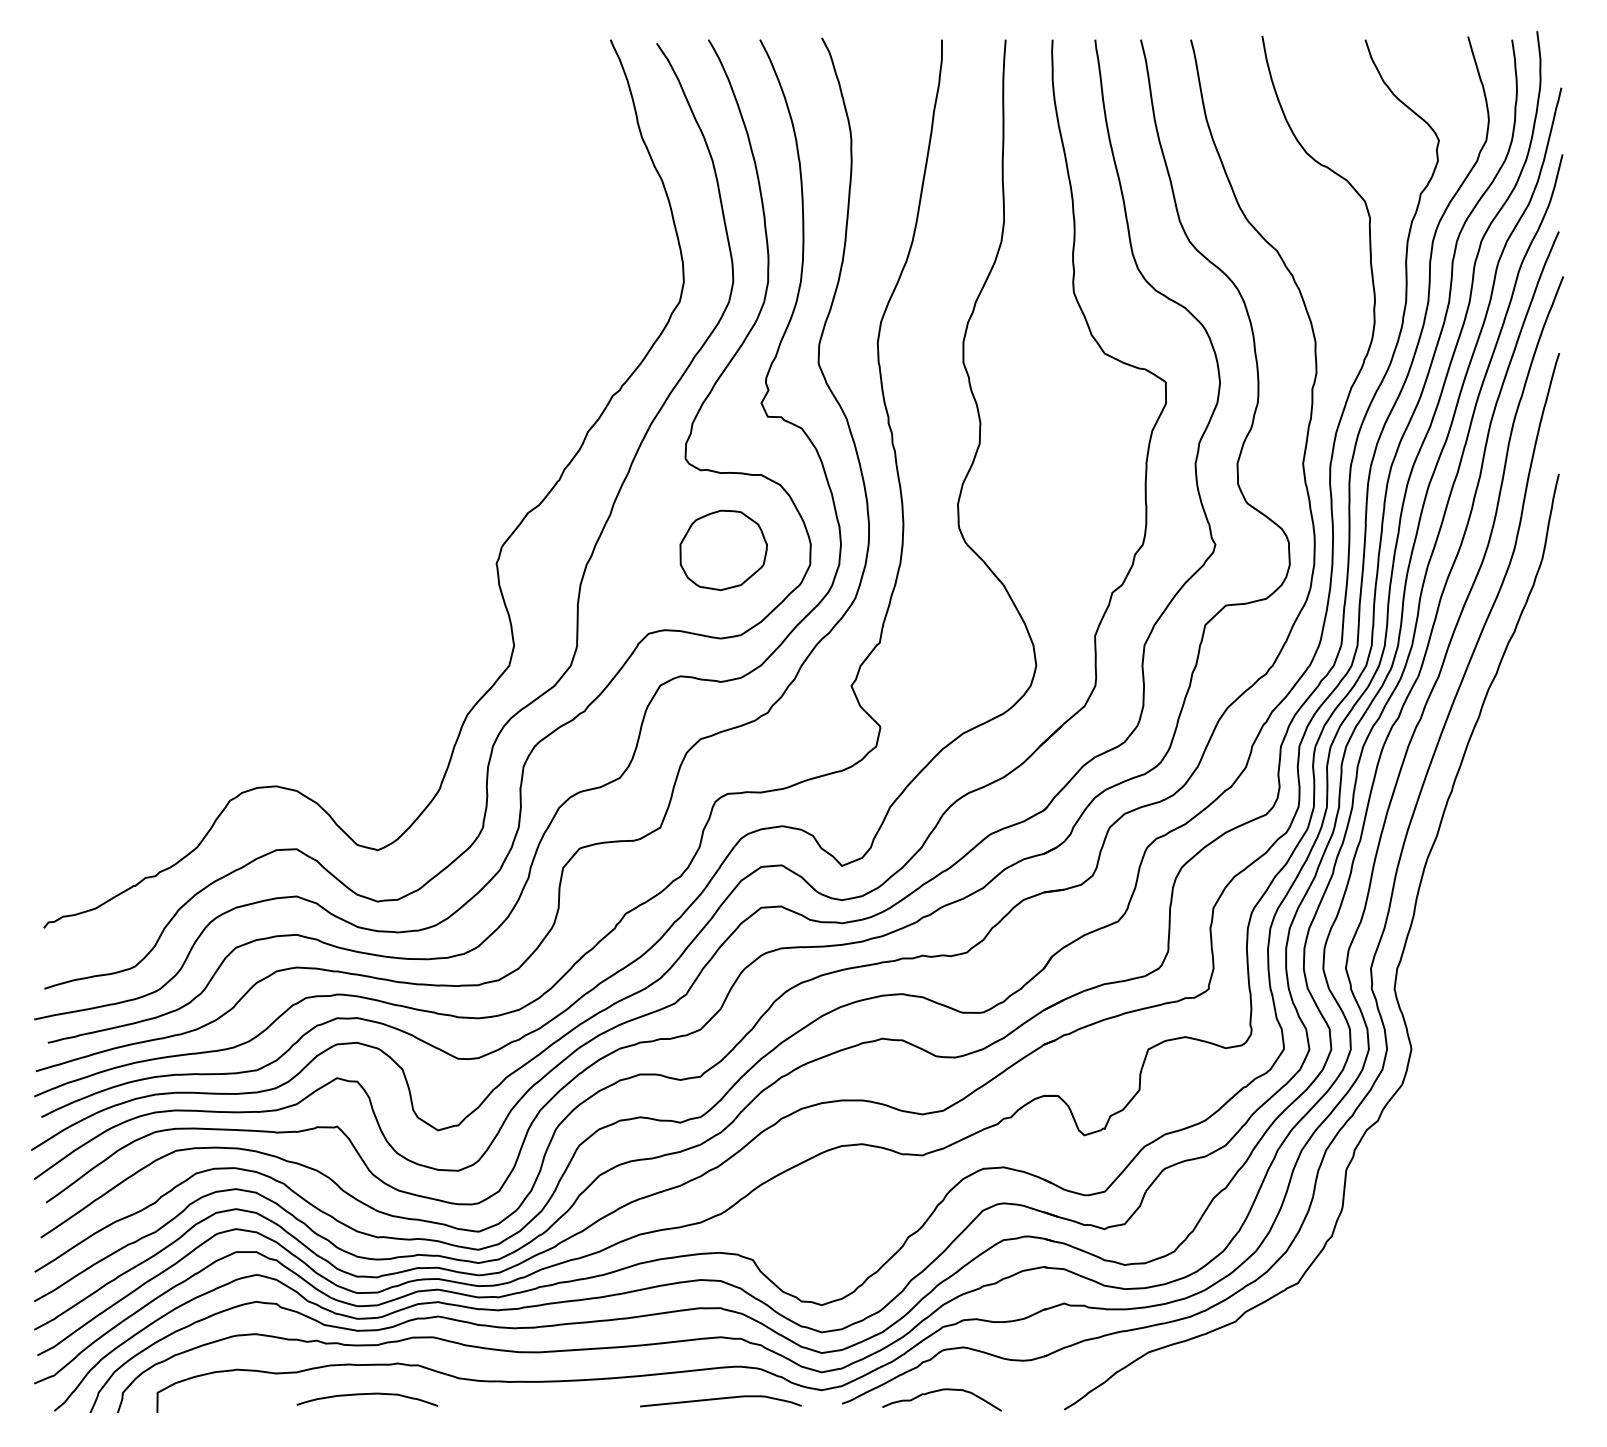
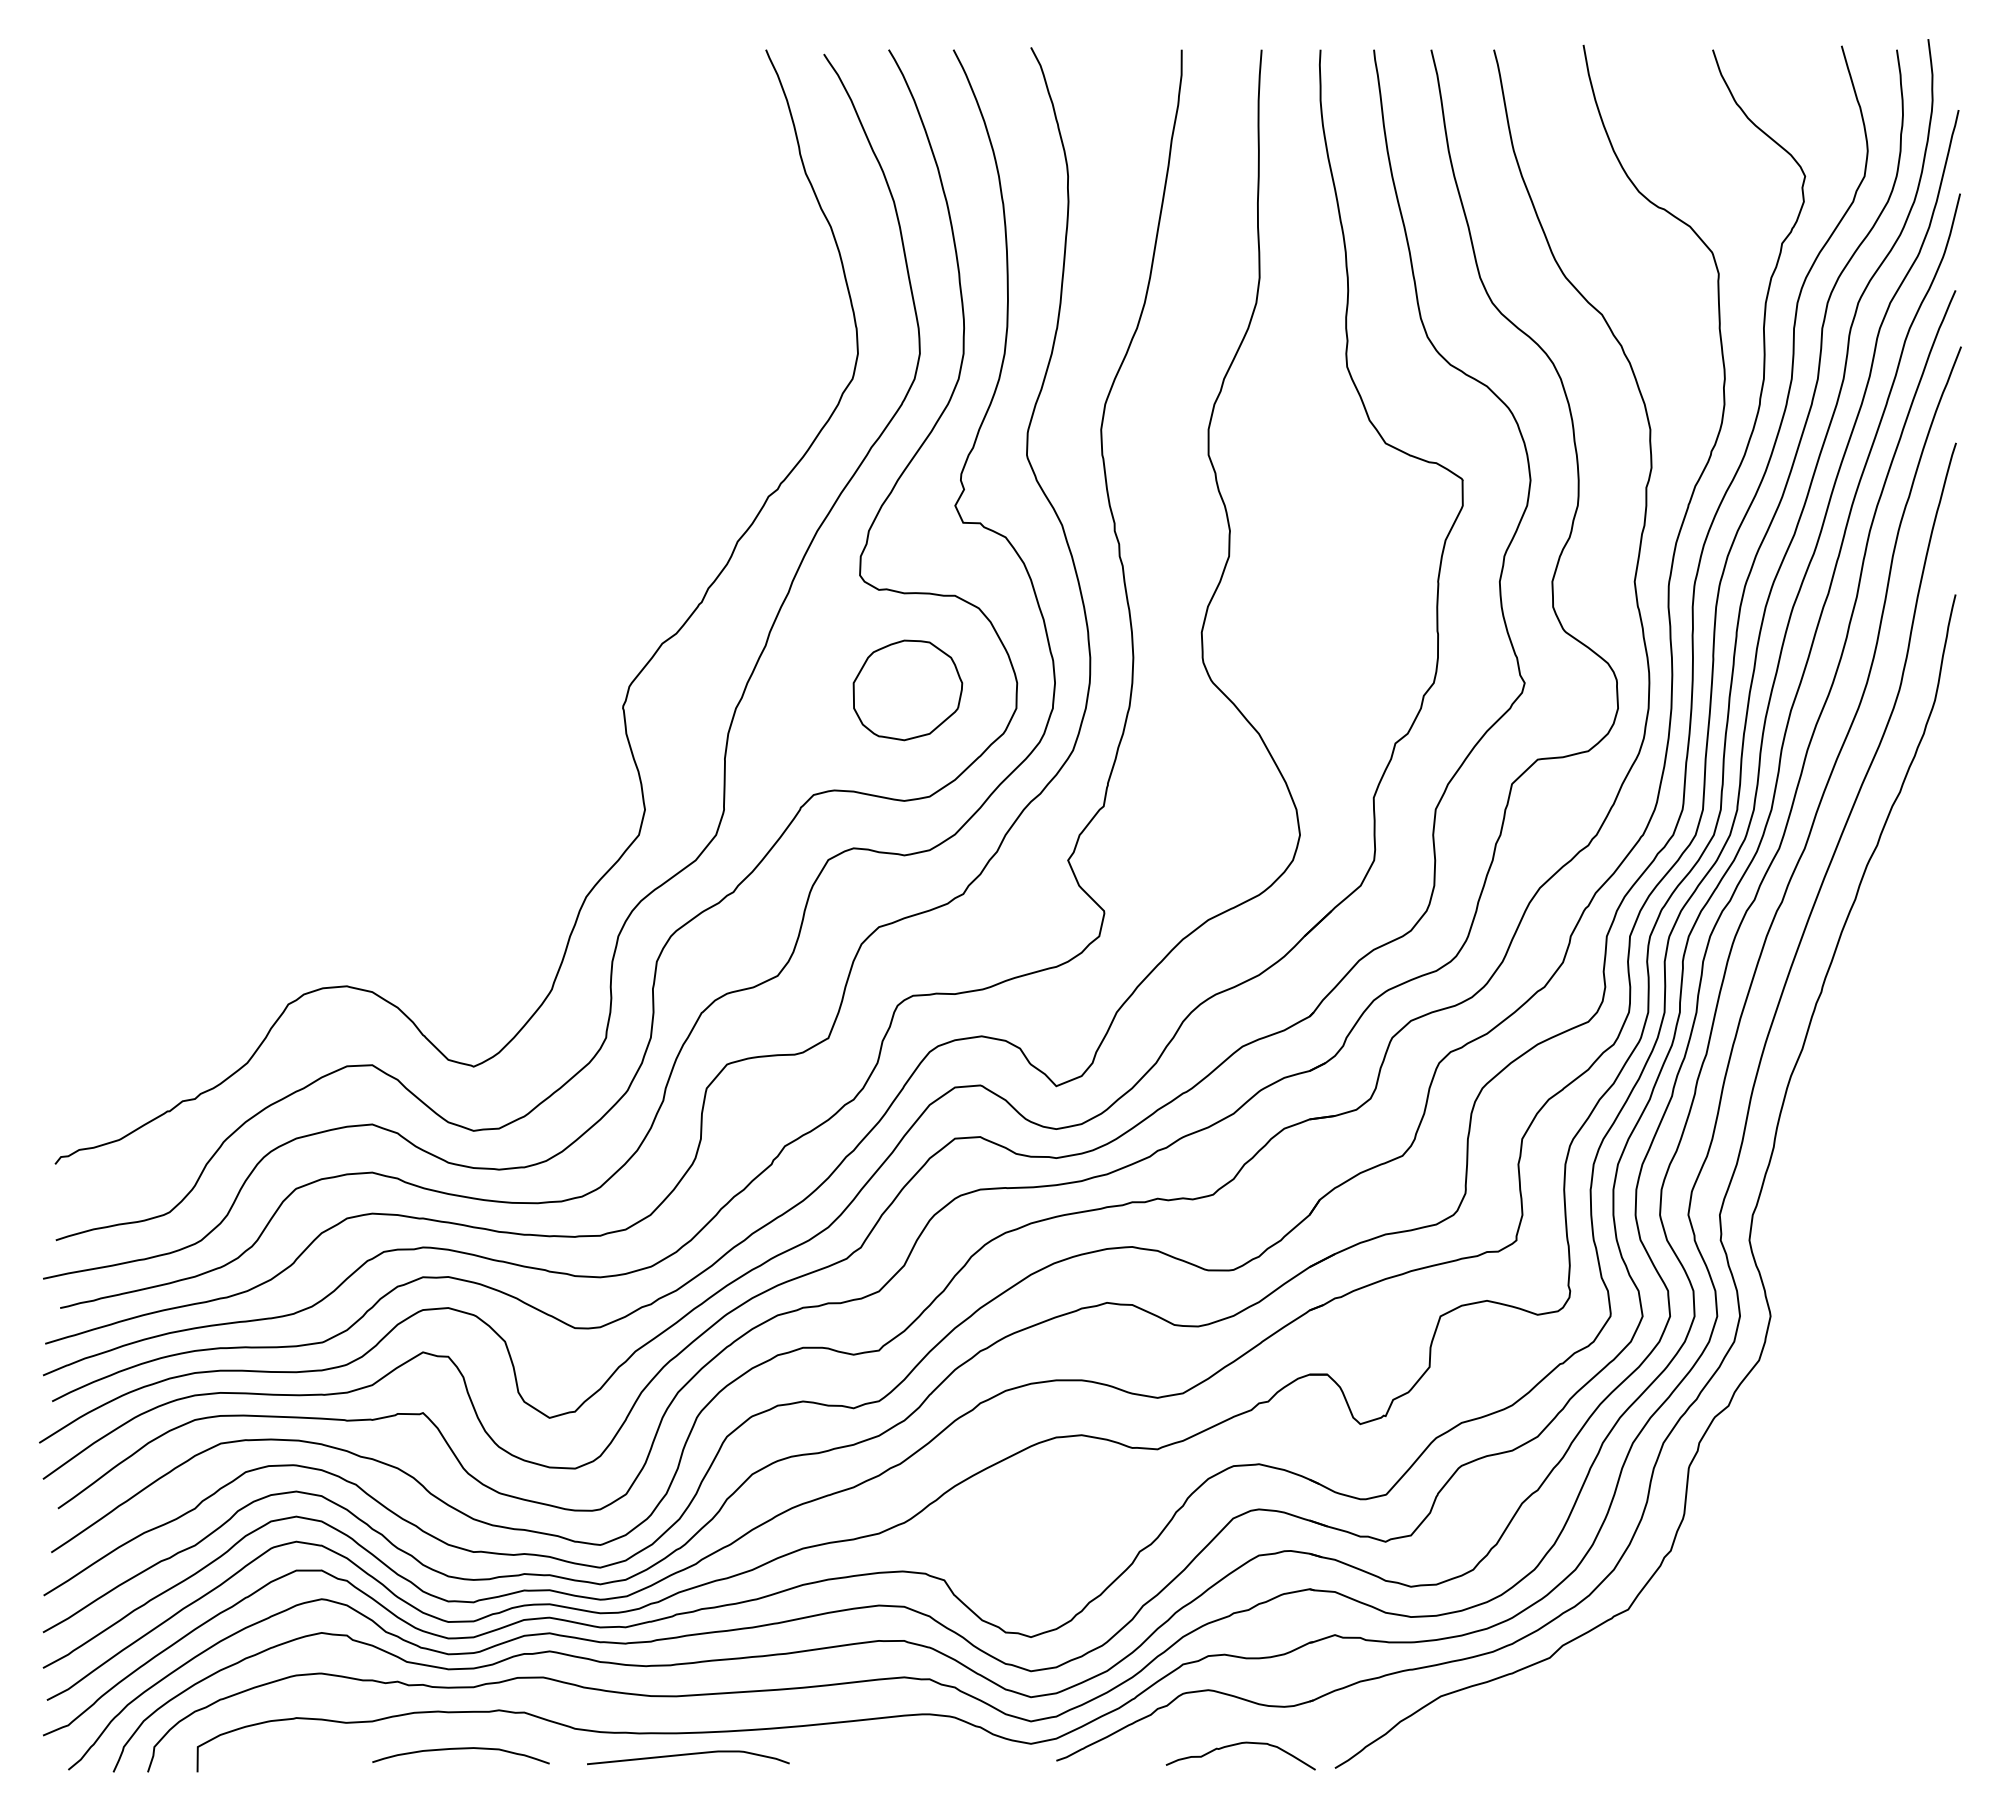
curve: (938, 1391) -> (1236, 1745), moved
curve: (720, 1399) -> (688, 1755), moved

